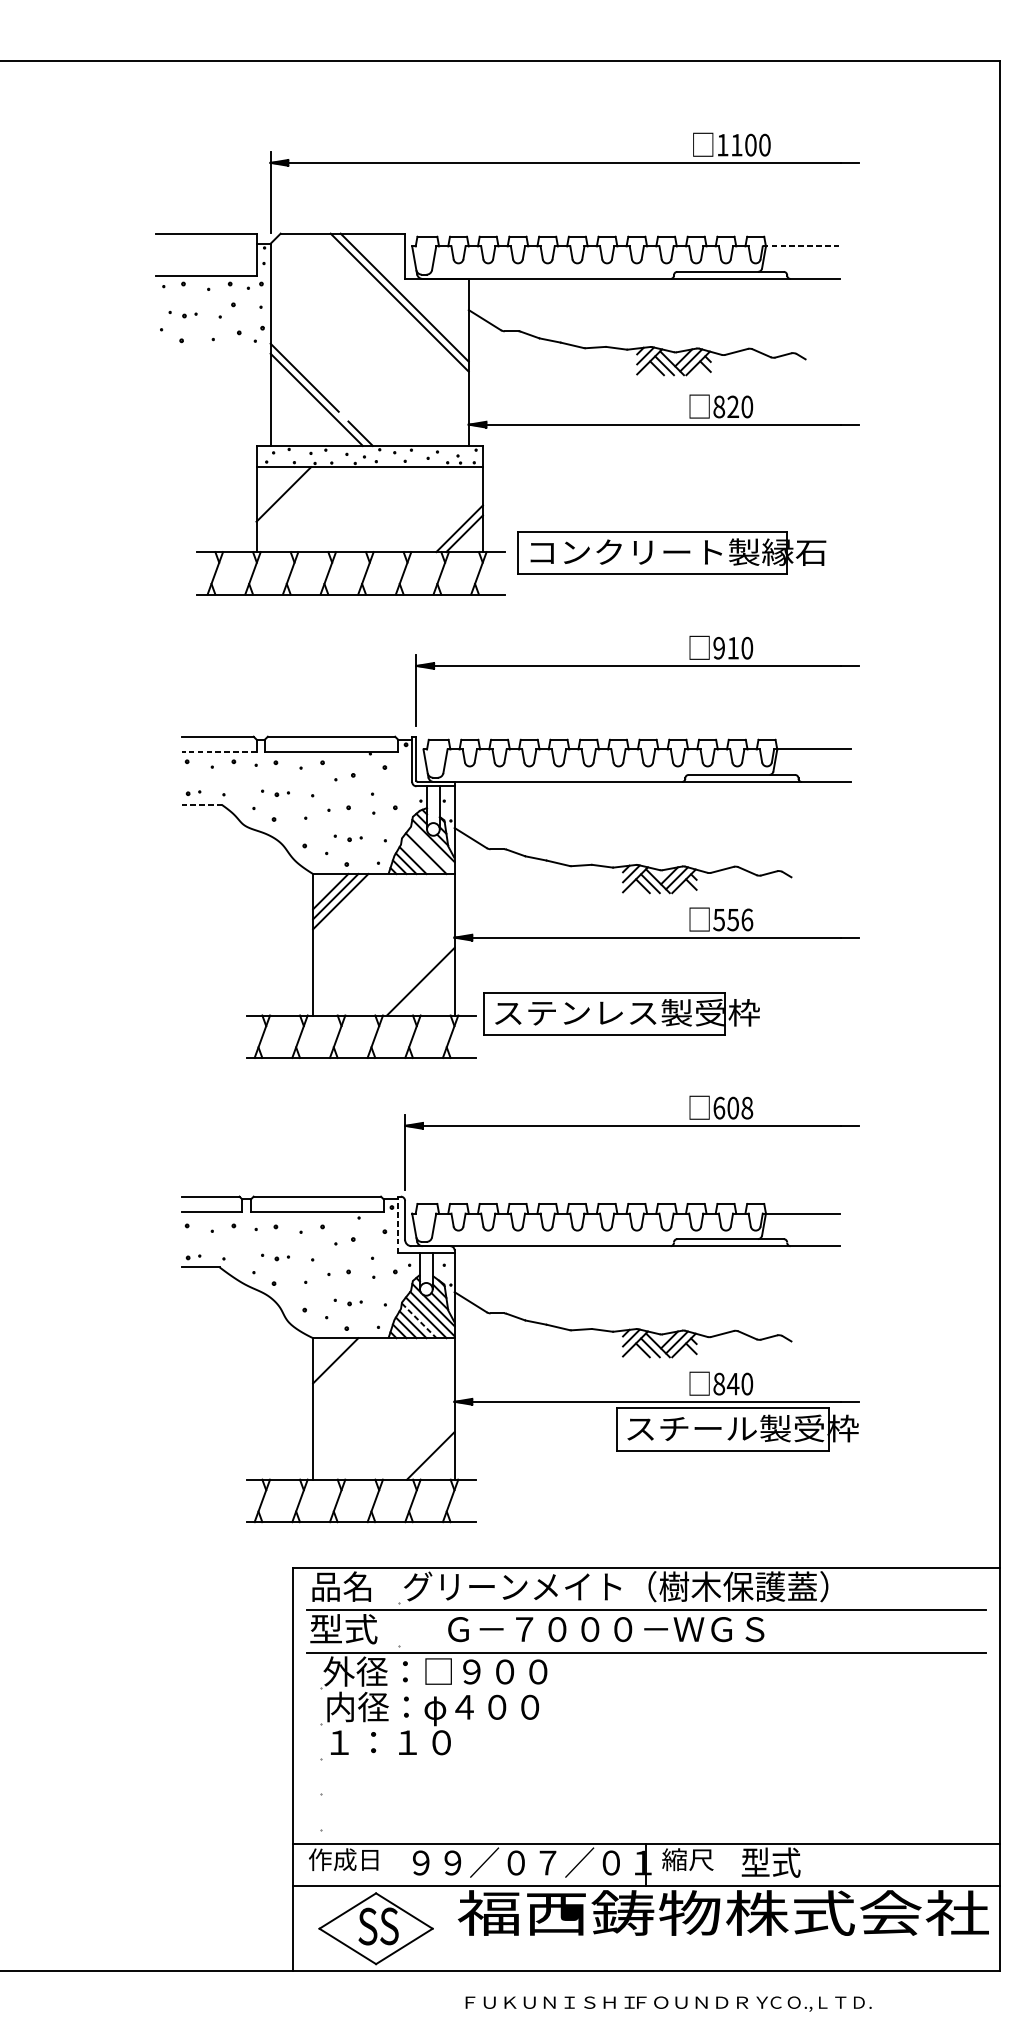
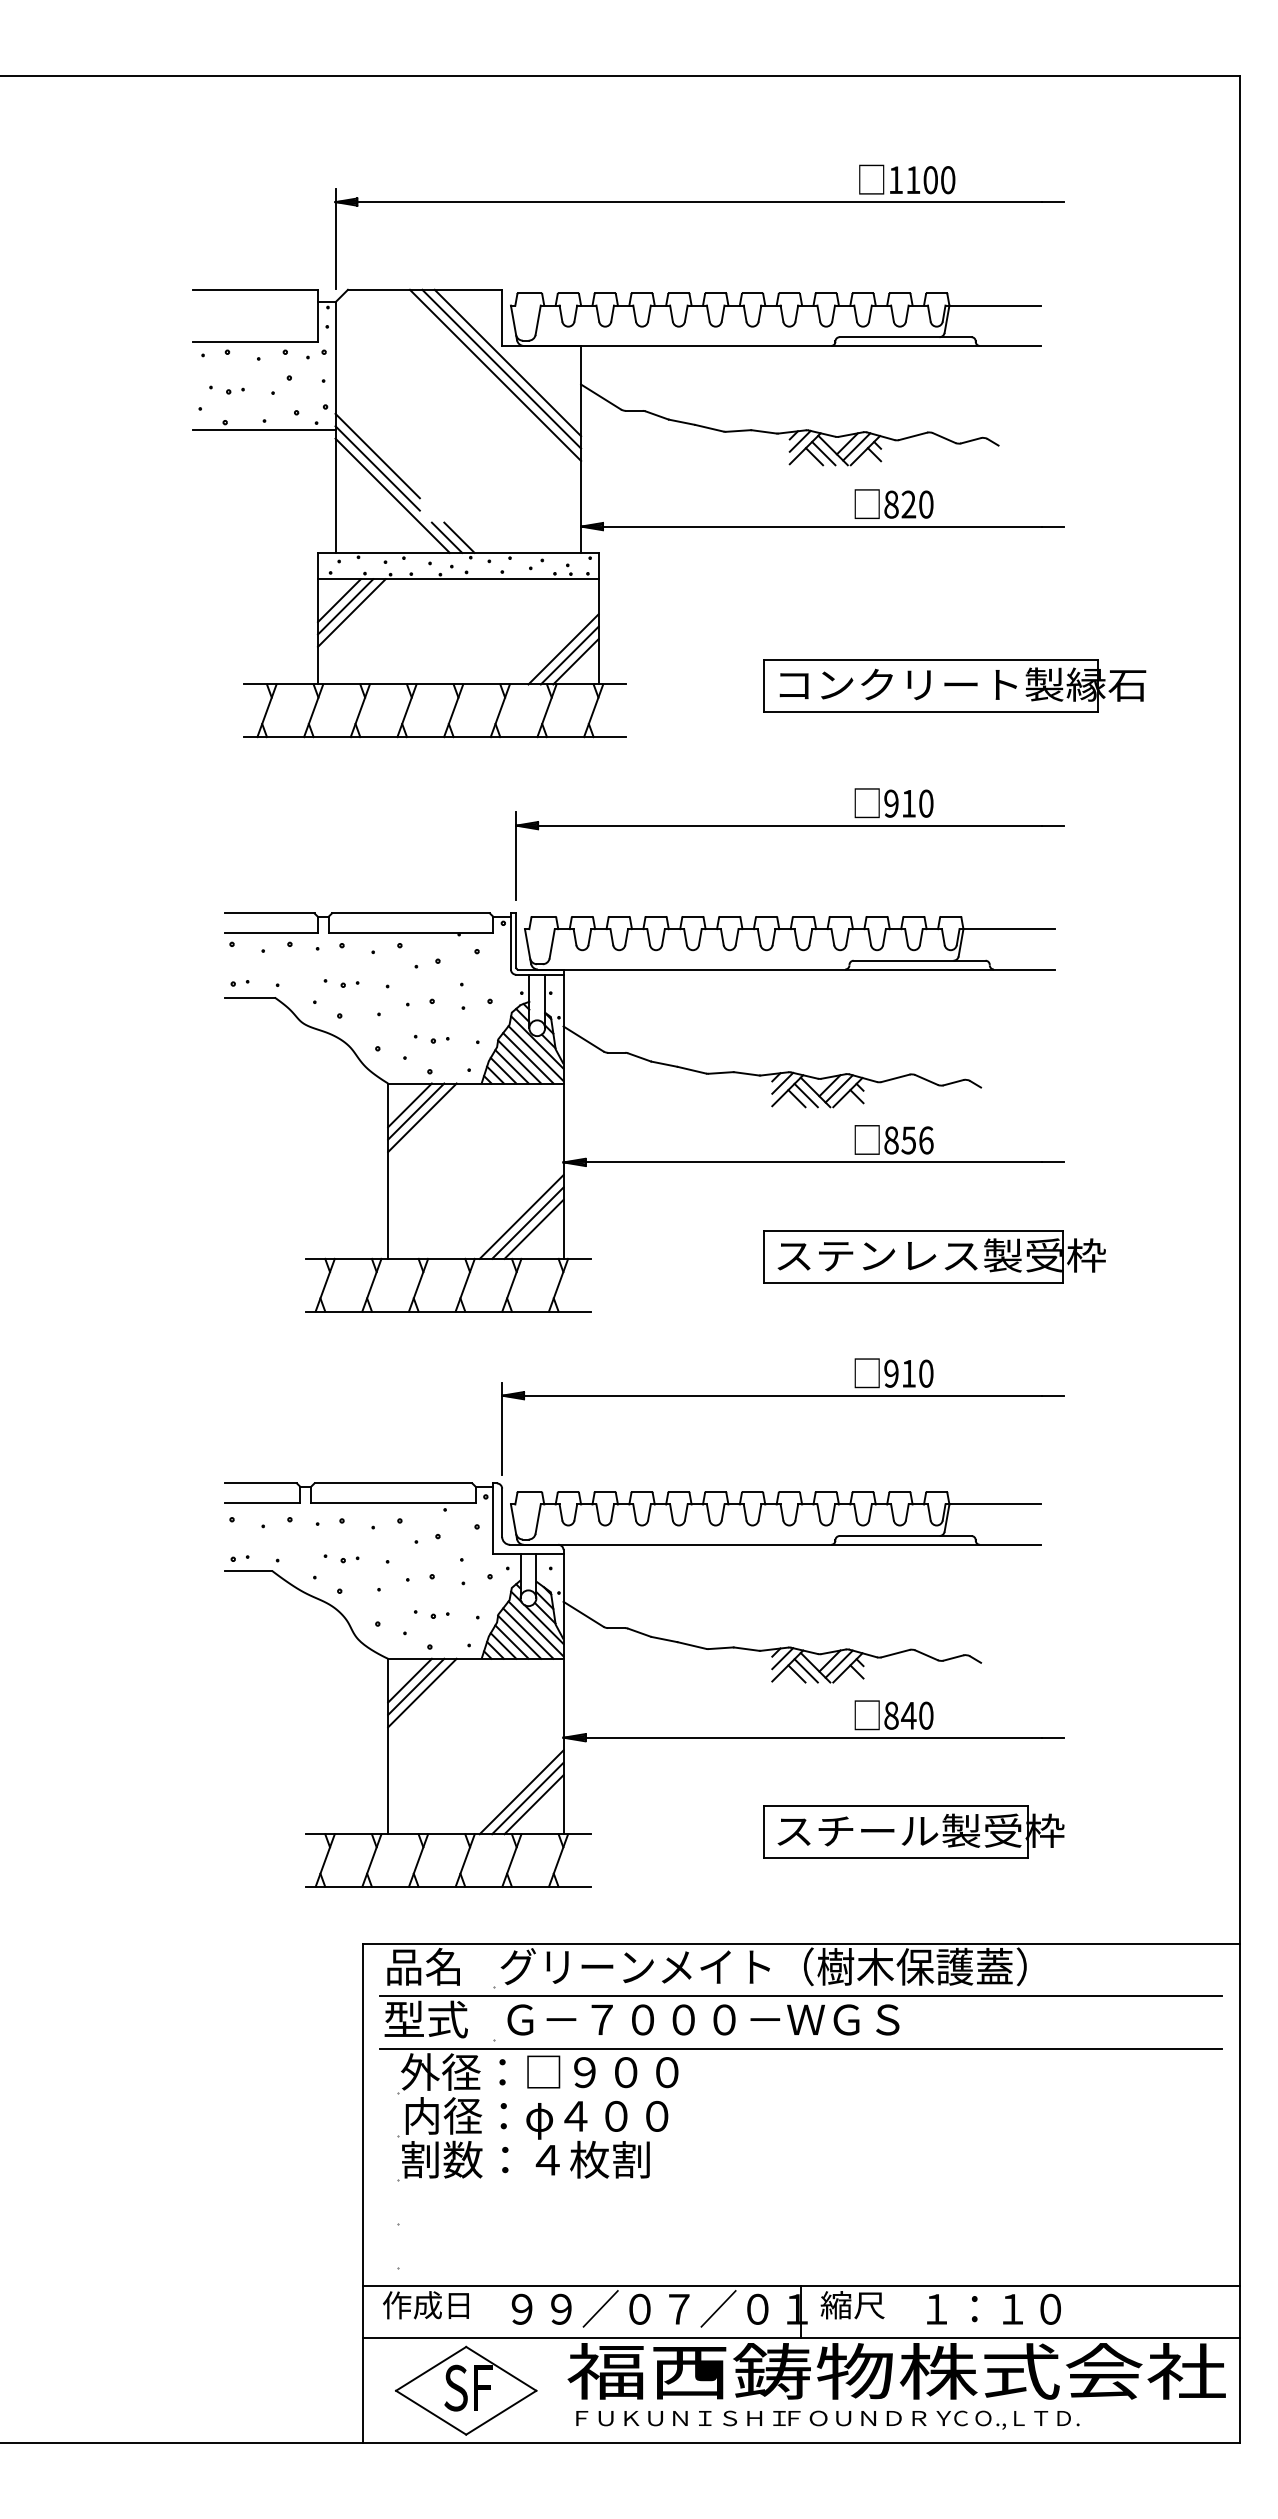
line: (801, 246) -> (993, 305), dashed -> solid
line: (409, 292) -> (507, 362), added
line: (213, 347) -> (264, 430), added
line: (304, 367) -> (377, 455), added
line: (370, 433) -> (459, 537), added
line: (273, 484) -> (339, 600), added
line: (278, 489) -> (345, 606), added
line: (454, 523) -> (563, 649), added
part: (671, 552) -> (954, 685), moved
line: (219, 752) -> (271, 932), dashed -> solid
line: (201, 804) -> (249, 997), dashed -> solid
line: (431, 849) -> (535, 1053), added
line: (419, 856) -> (519, 1061), added
text: (719, 919) -> (891, 1140), 556 -> 856
line: (425, 986) -> (527, 1222), added
line: (430, 990) -> (533, 1228), added
part: (621, 1013) -> (934, 1256), moved
text: (732, 1107) -> (908, 1373), 608 -> 910
line: (398, 1224) -> (493, 1518), dashed -> solid
line: (419, 1320) -> (519, 1637), dashed -> solid
line: (330, 1355) -> (409, 1680), added
line: (340, 1365) -> (422, 1692), added
part: (736, 1429) -> (913, 1831), moved
line: (420, 1446) -> (521, 1792), added
line: (425, 1450) -> (527, 1798), added
text: (606, 1629) -> (703, 2019), moved
text: (423, 1742) -> (525, 2159), １：１０ -> 割数：４枚割
text: (798, 1862) -> (989, 2308), 型式 -> １：１０
text: (389, 1926) -> (482, 2387), S -> F
text: (668, 2003) -> (827, 2419), moved

